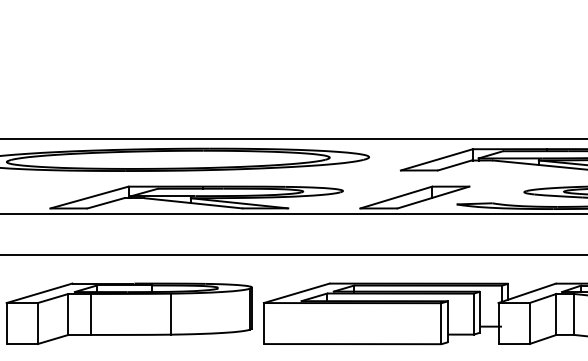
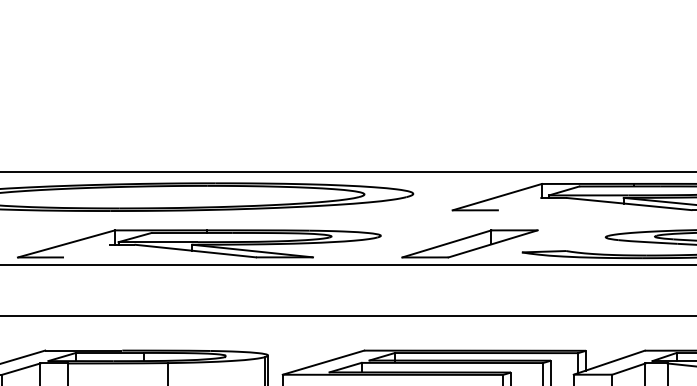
line: (454, 165) -> (519, 204), removed
line: (105, 203) -> (86, 251), removed

